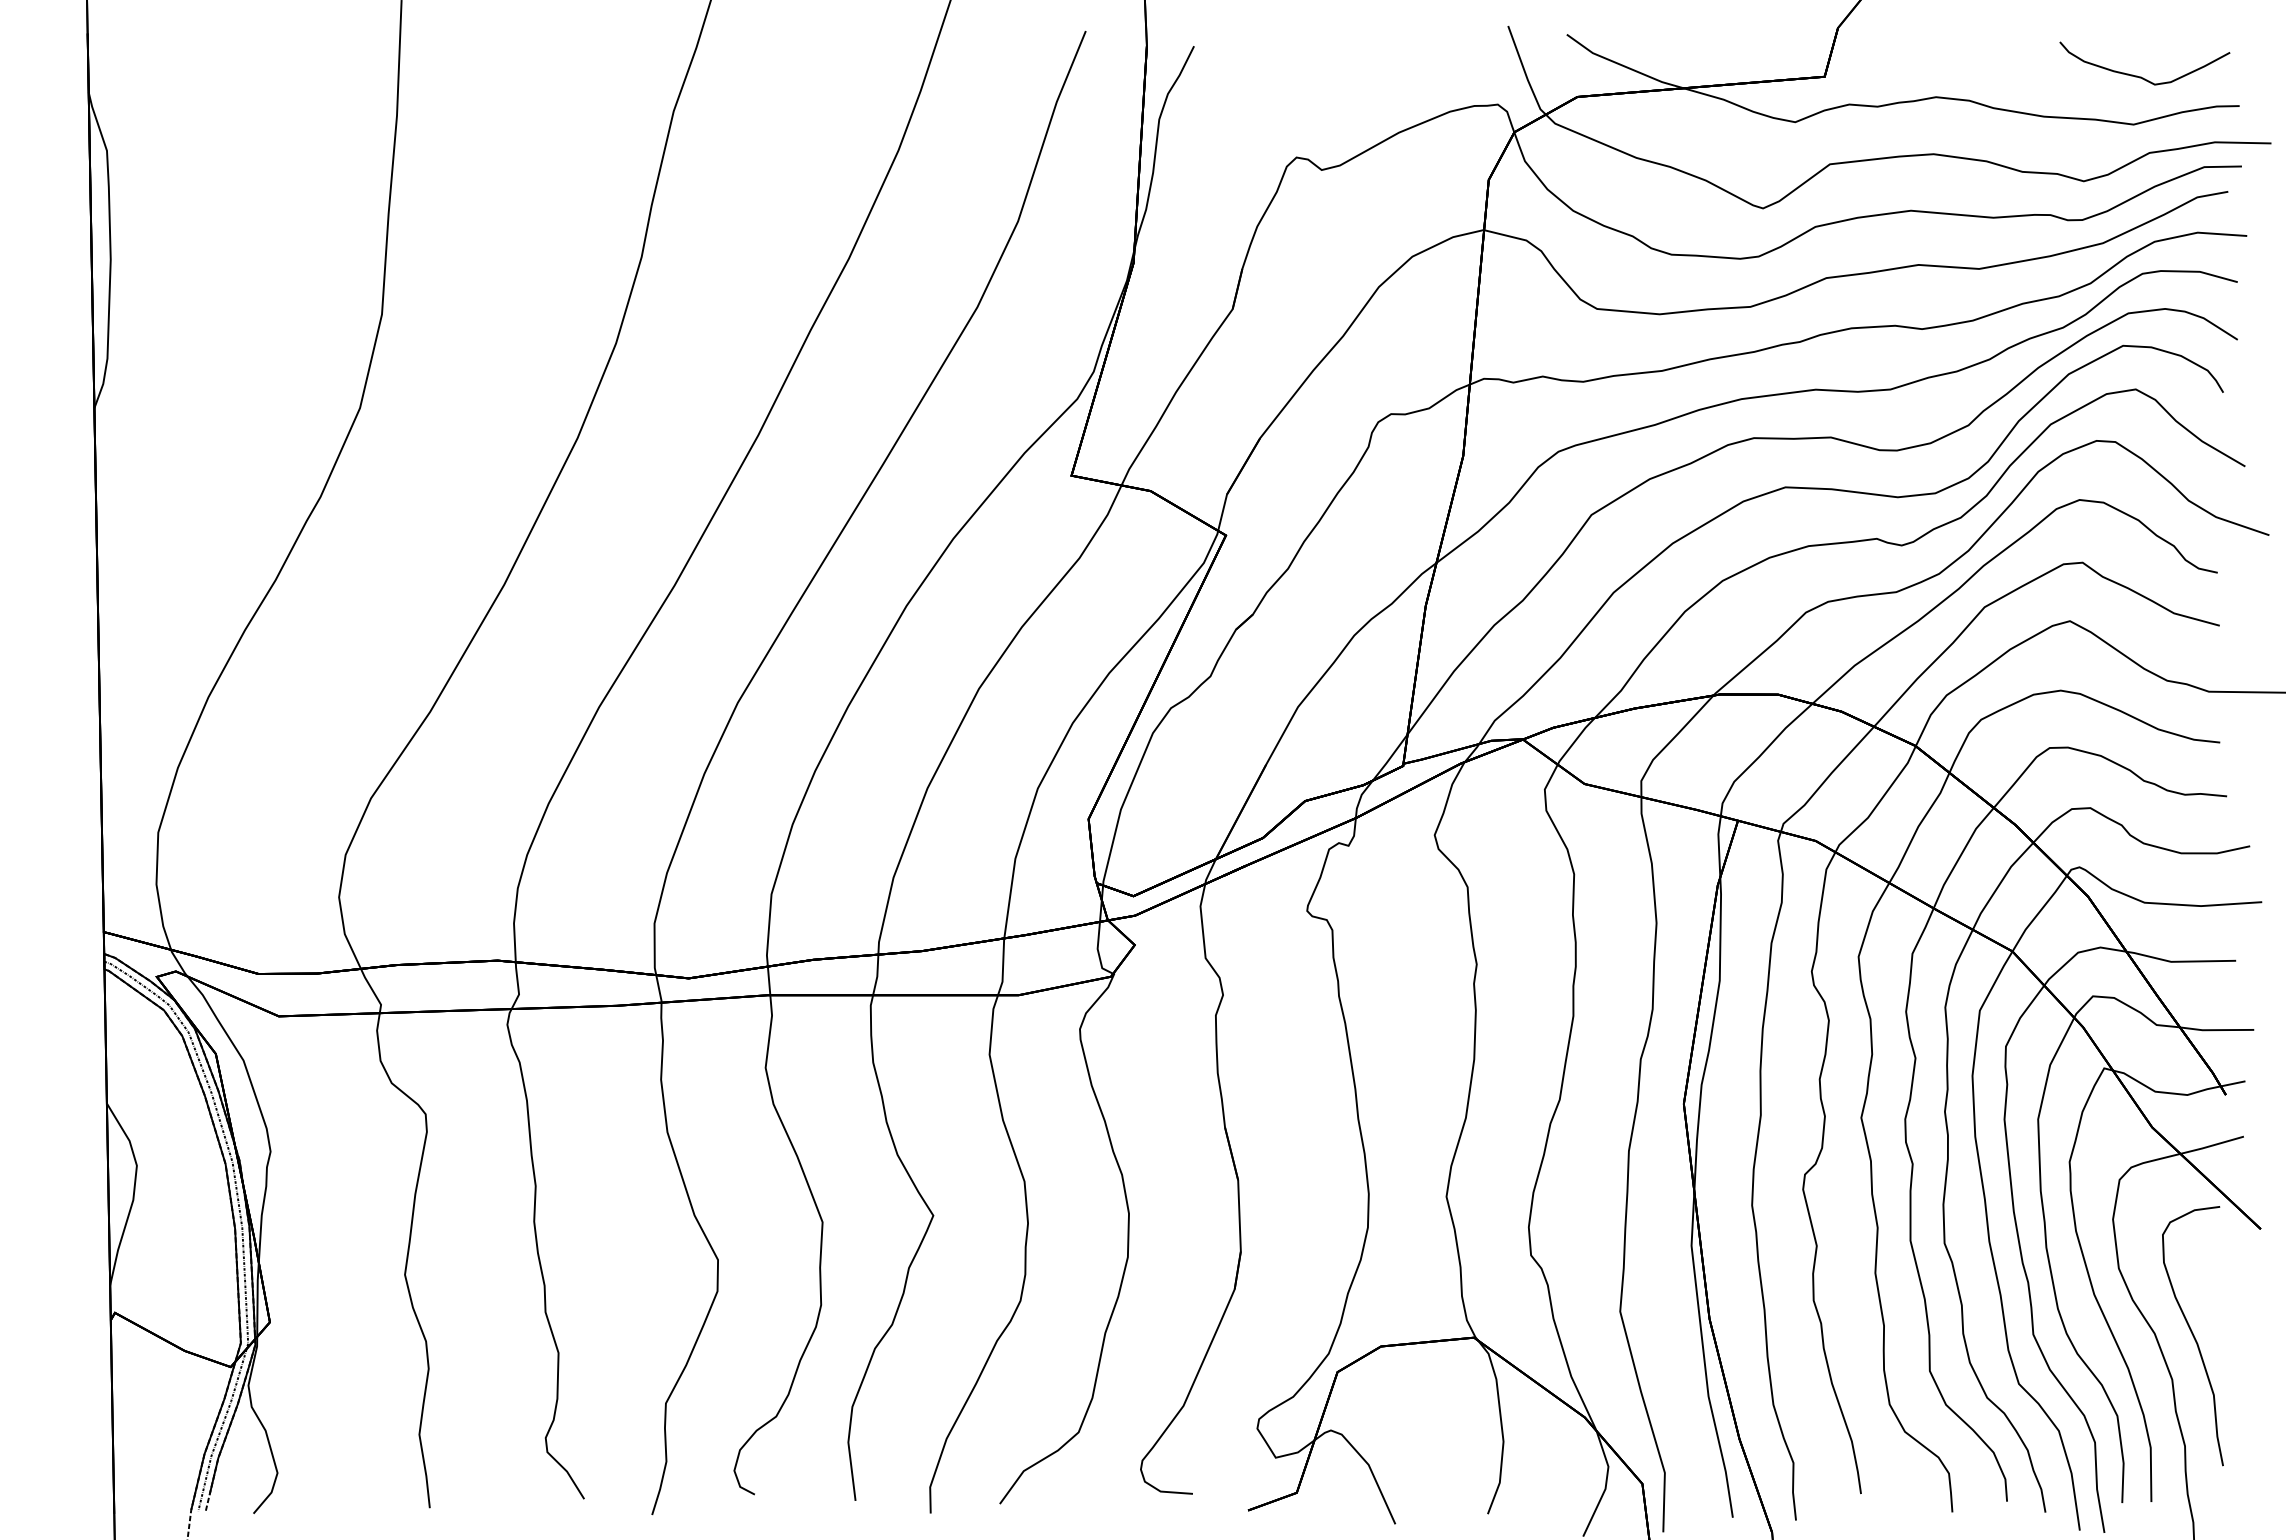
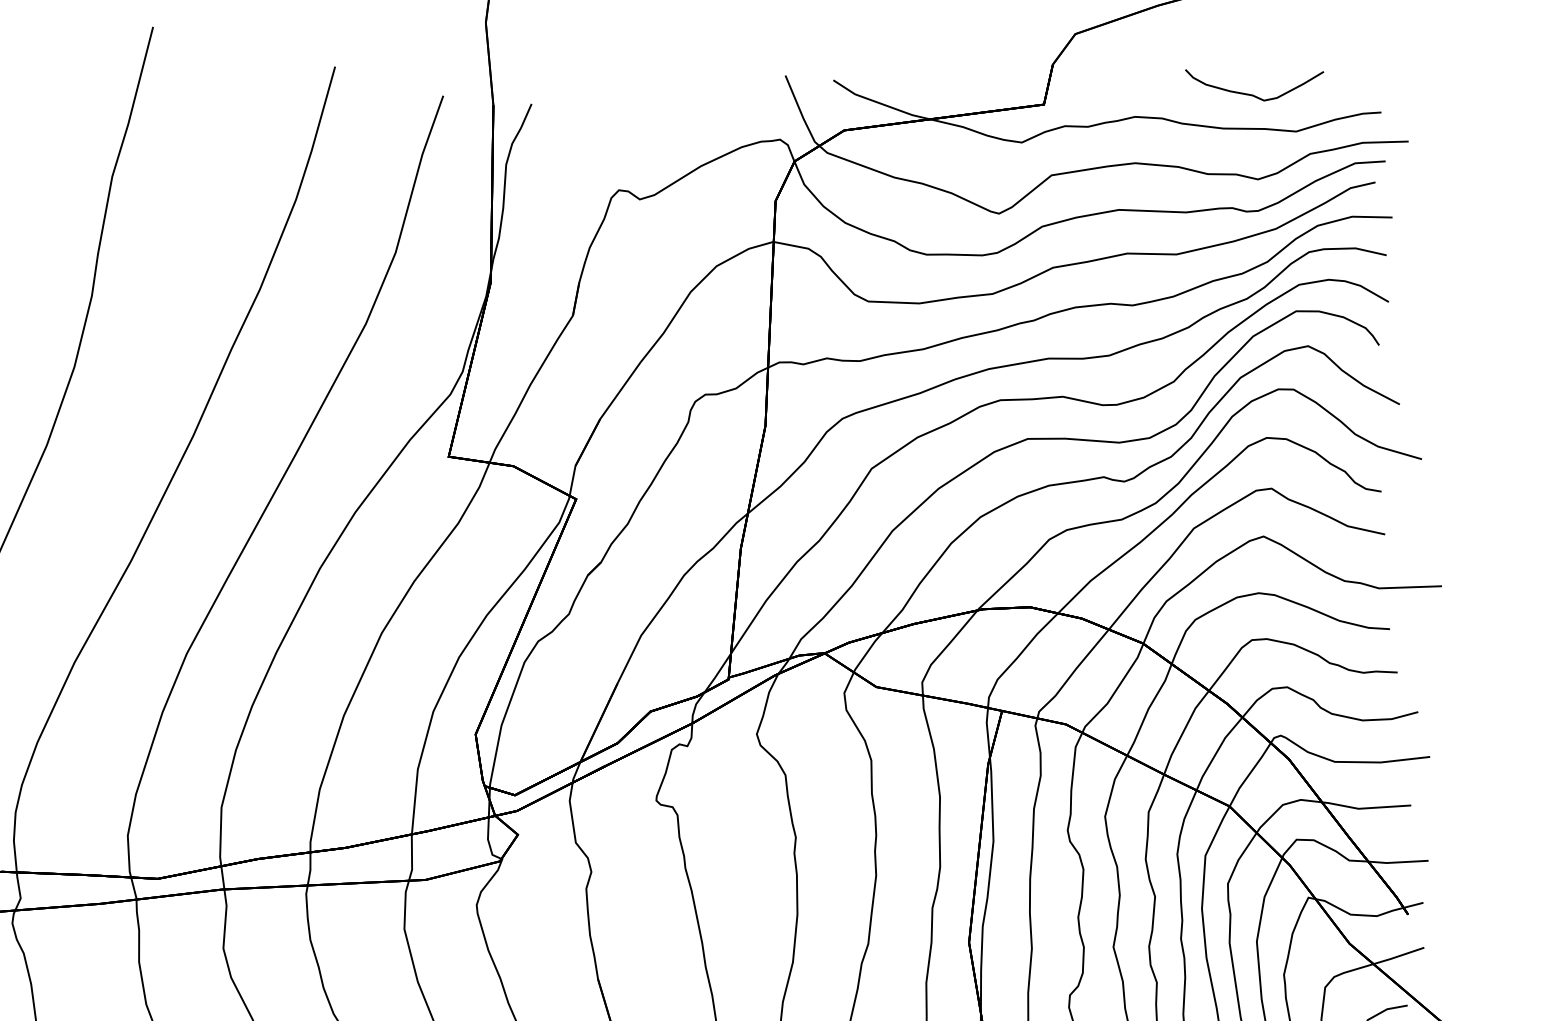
part: (2141, 76) -> (1252, 94), moved

